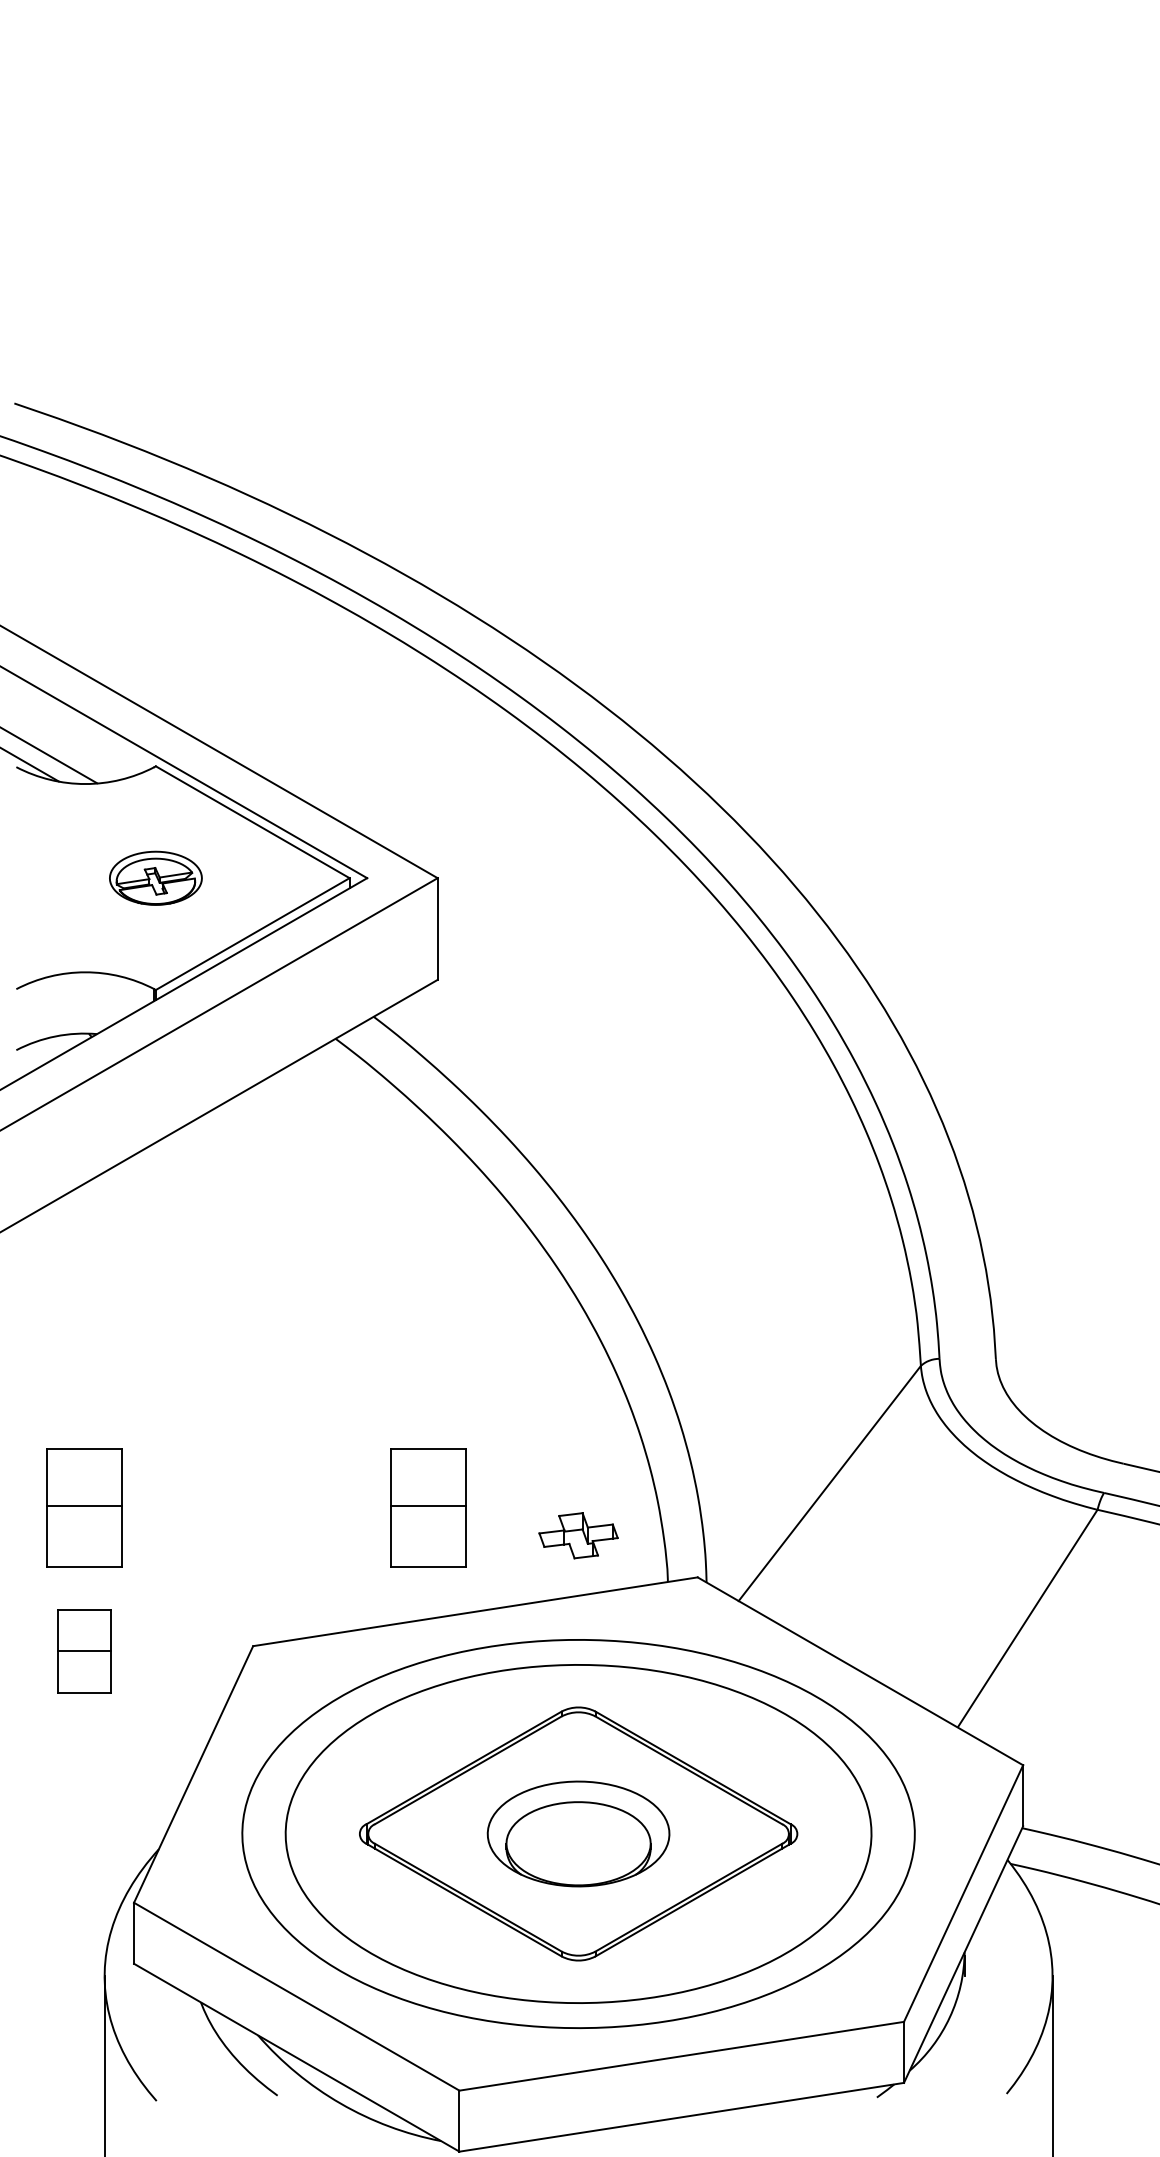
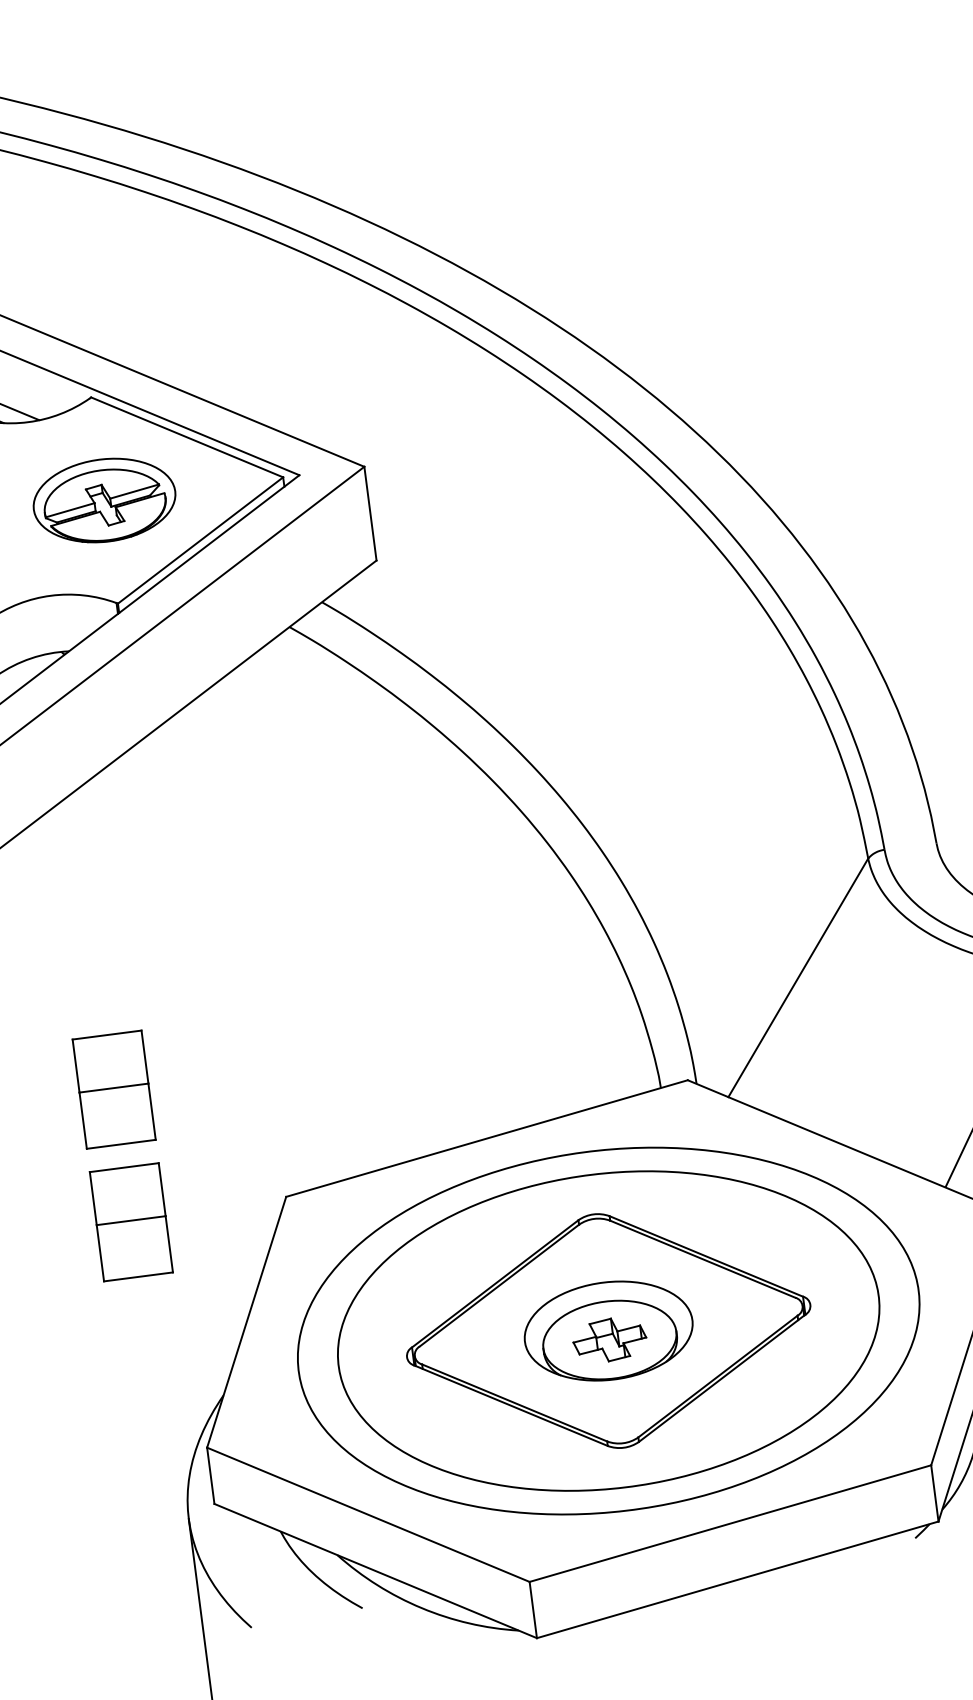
part: (155, 878) -> (104, 500), size x1.67
part: (428, 1507) -> (431, 1048), removed
part: (578, 1535) -> (609, 1339), moved
part: (84, 1651) -> (131, 1221), size x1.43

